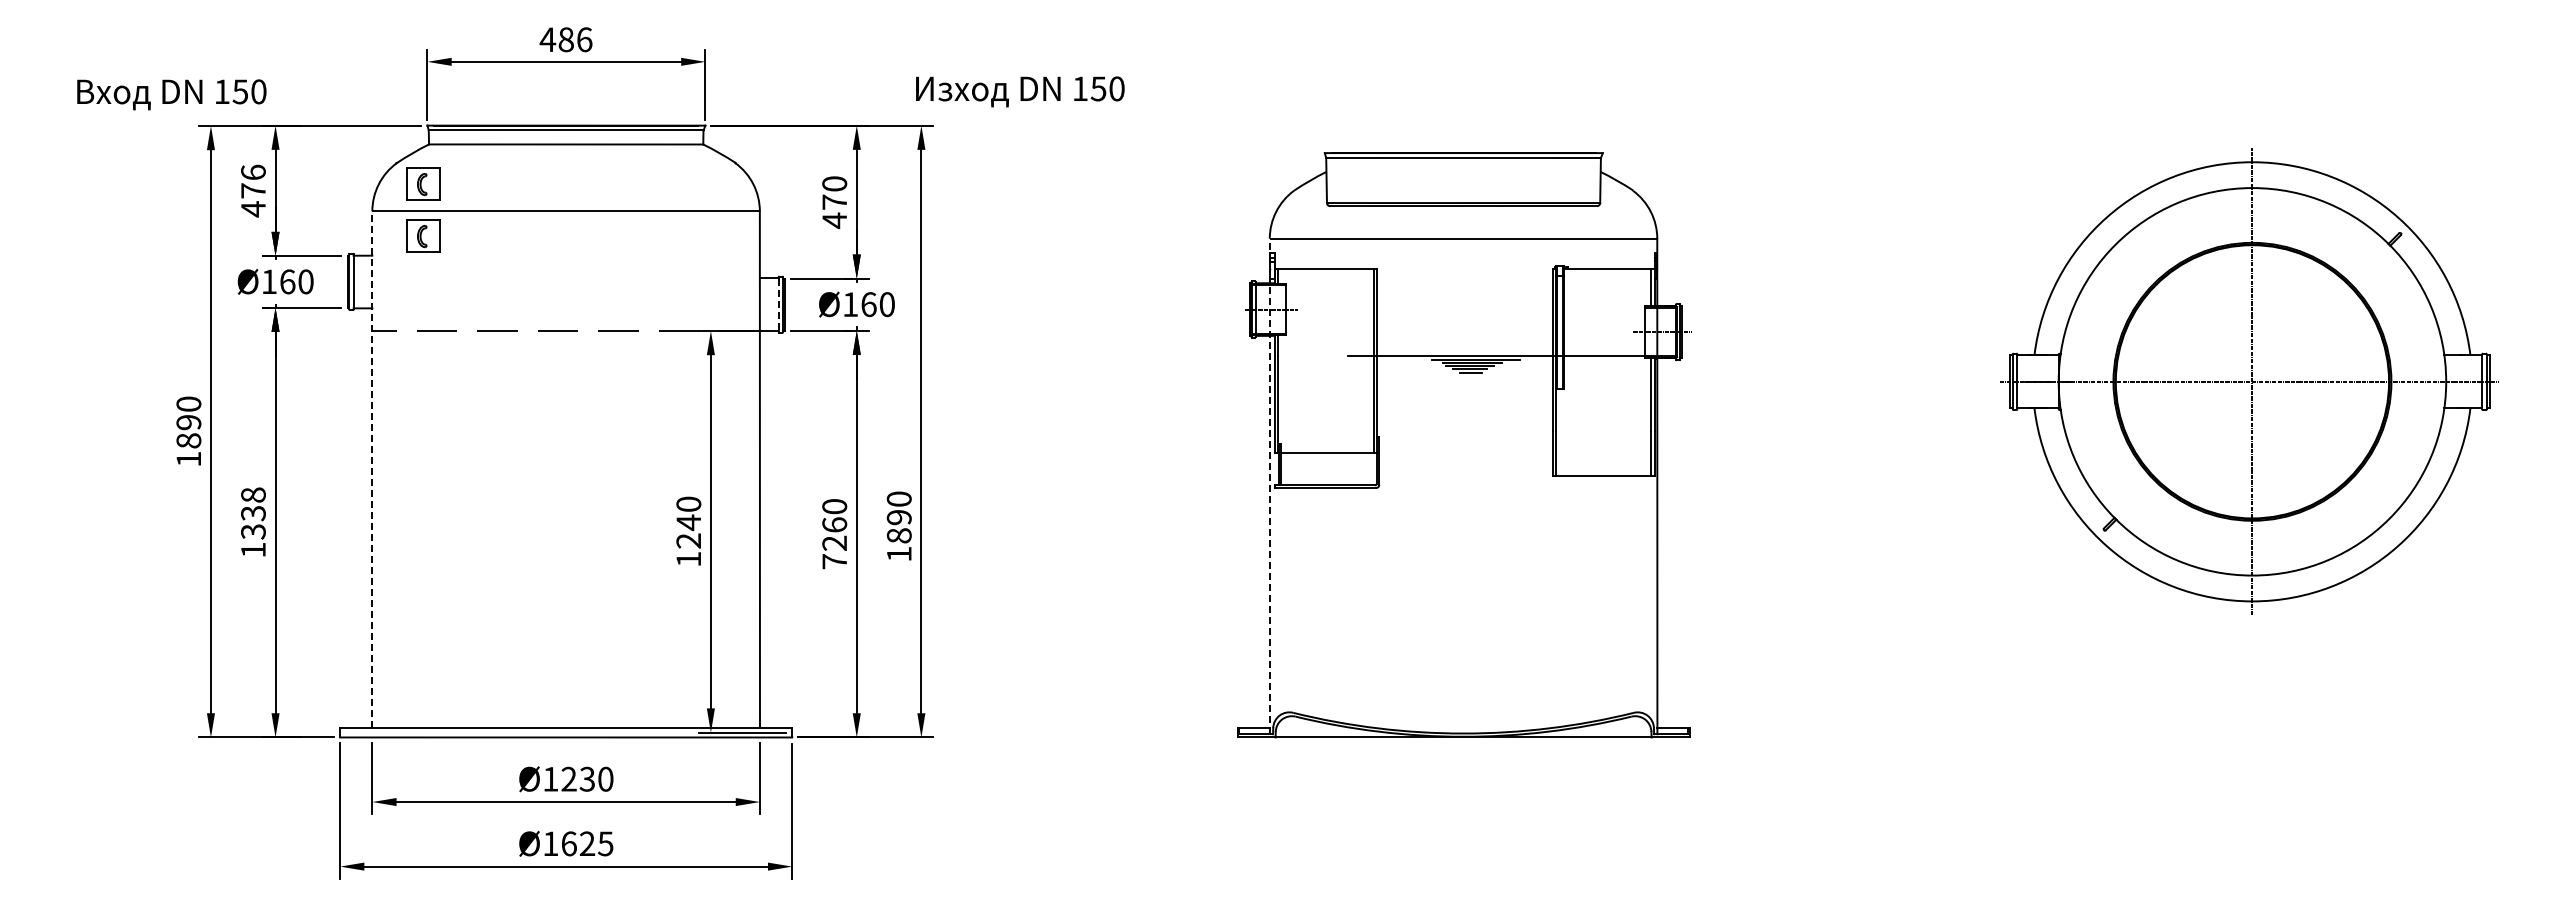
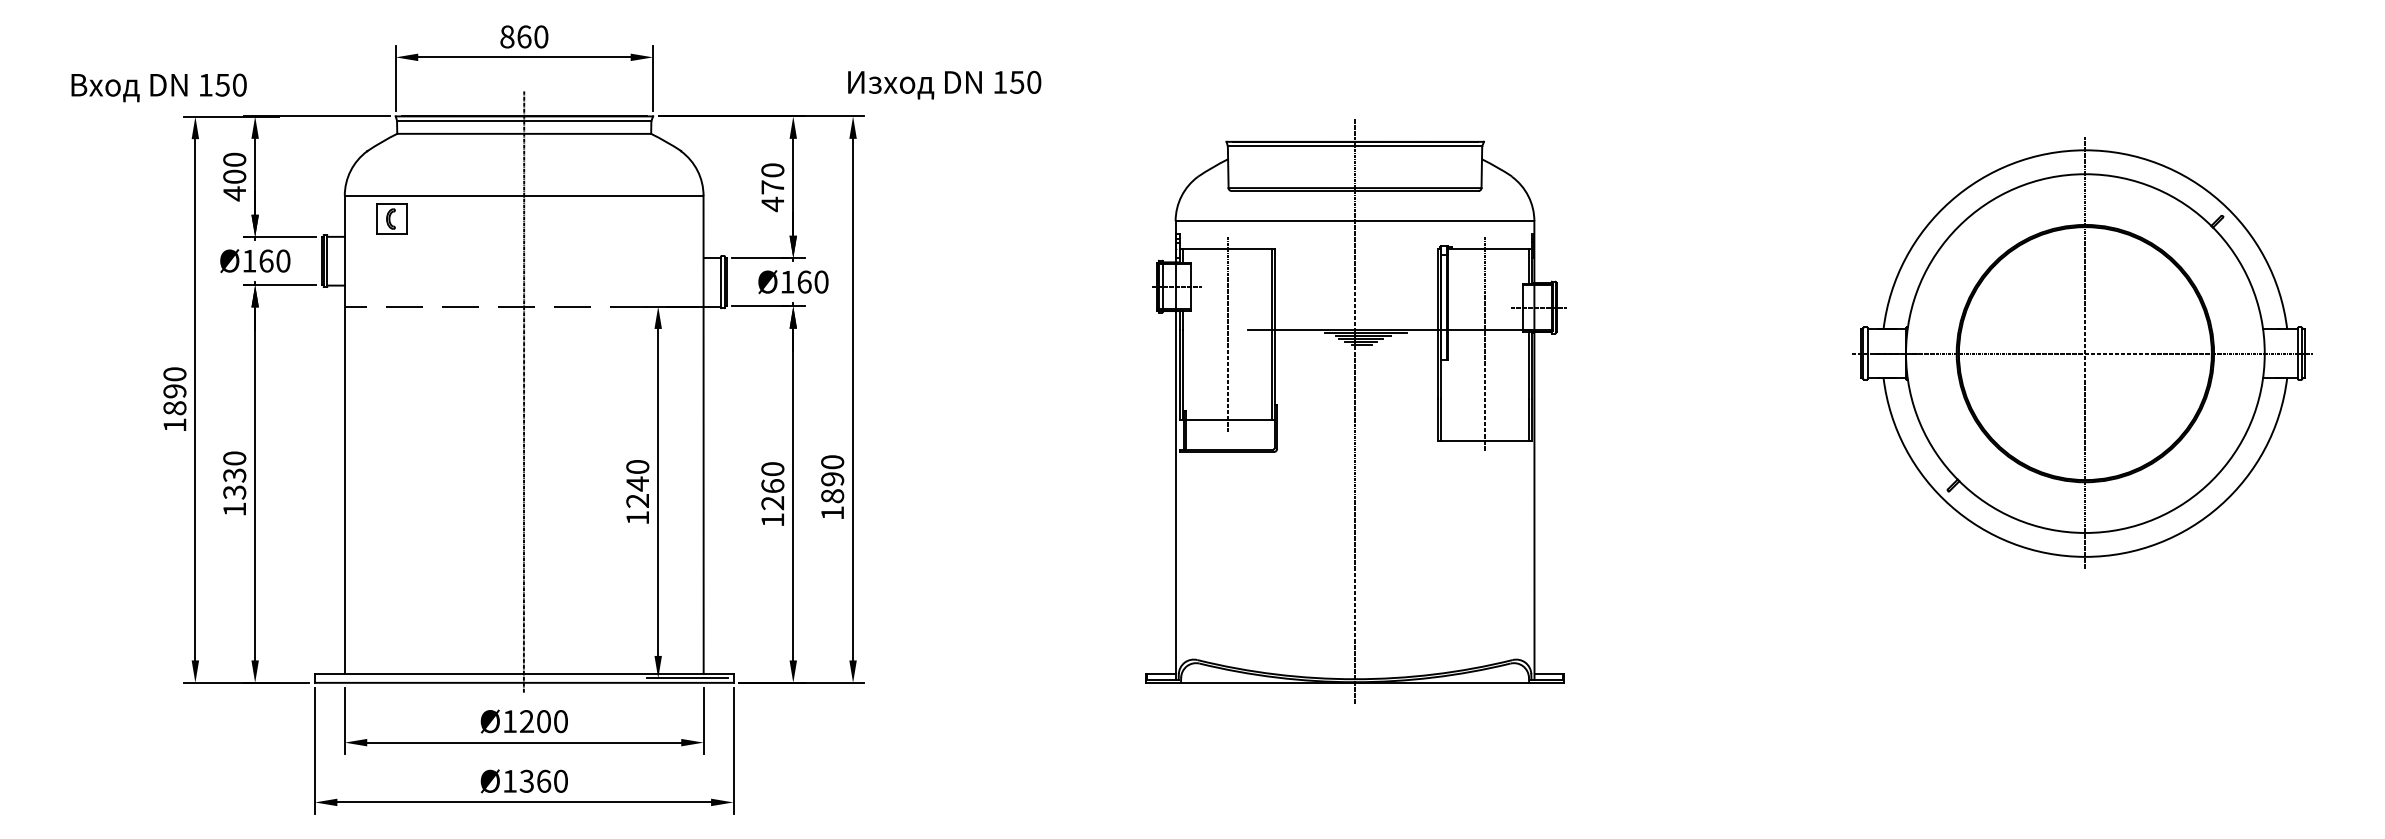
text: (565, 39) -> (523, 36), 486 -> 860
text: (253, 181) -> (234, 168), 476 -> 400
part: (423, 183) -> (392, 169), removed
line: (778, 305) -> (720, 282), dashed -> solid
line: (1325, 360) -> (1227, 333), added
line: (1603, 371) -> (1484, 344), added
line: (565, 423) -> (523, 392), added
line: (1463, 444) -> (1354, 411), added
line: (372, 469) -> (344, 434), dashed -> solid
line: (1269, 486) -> (1175, 450), dashed -> solid
text: (253, 494) -> (234, 457), 1338 -> 1330
text: (834, 561) -> (772, 519), 7260 -> 1260
text: (587, 779) -> (543, 721), Ø1230 -> Ø1200
text: (587, 843) -> (543, 781), Ø1625 -> Ø1360

